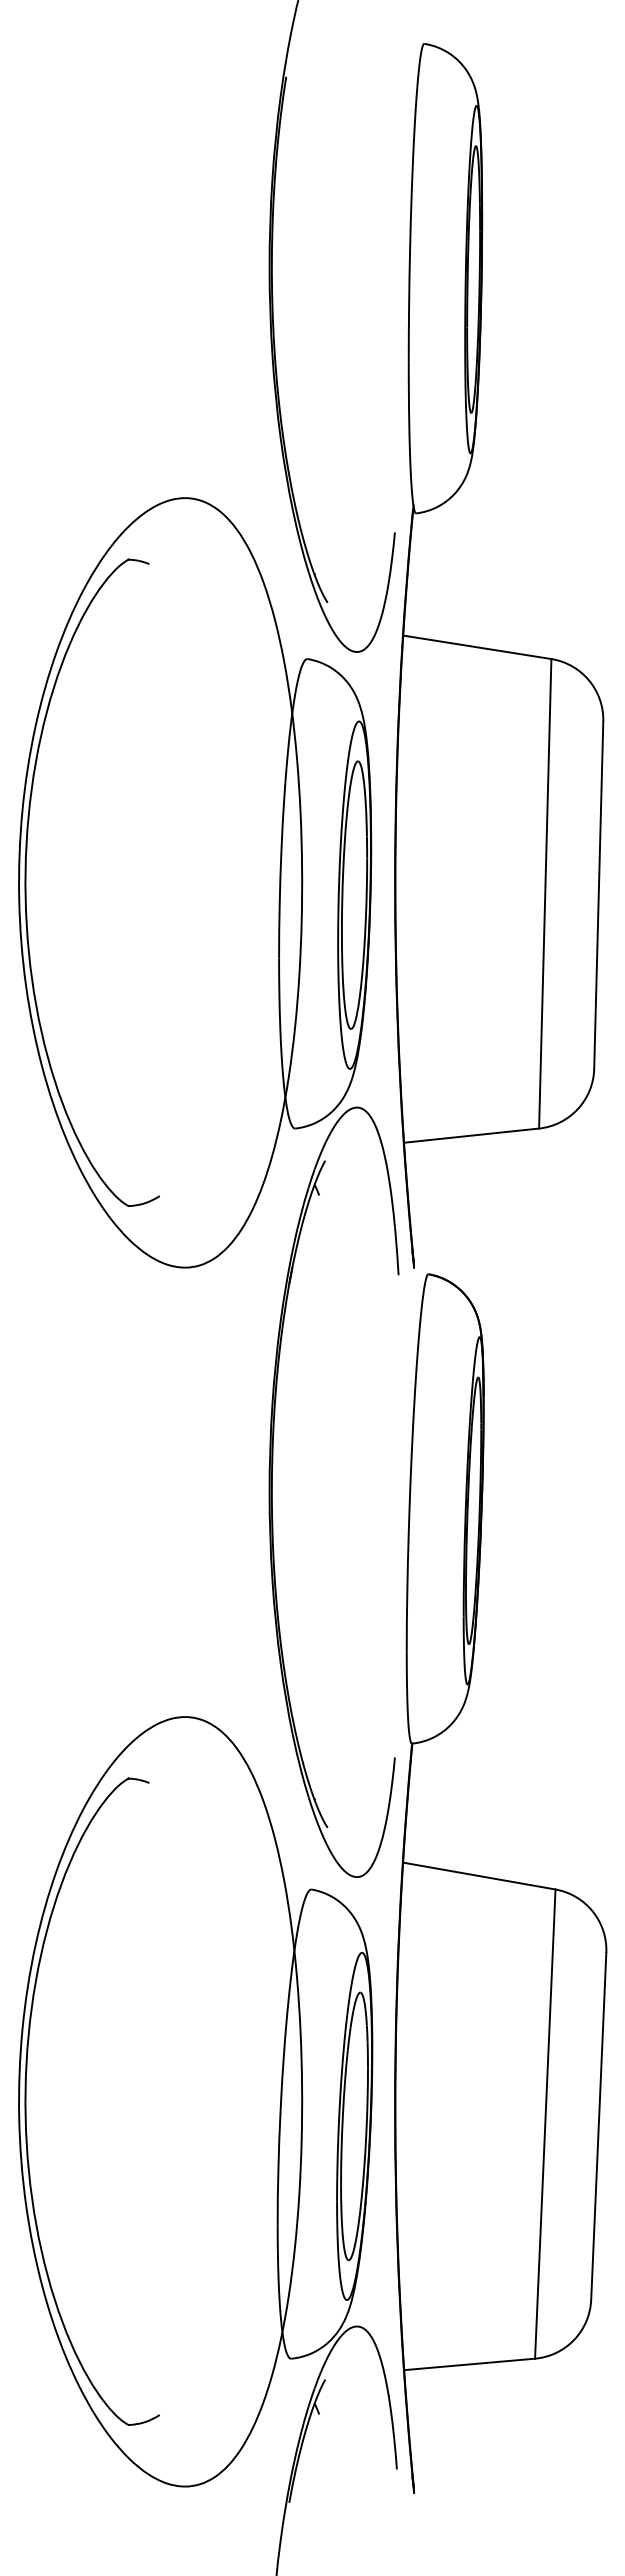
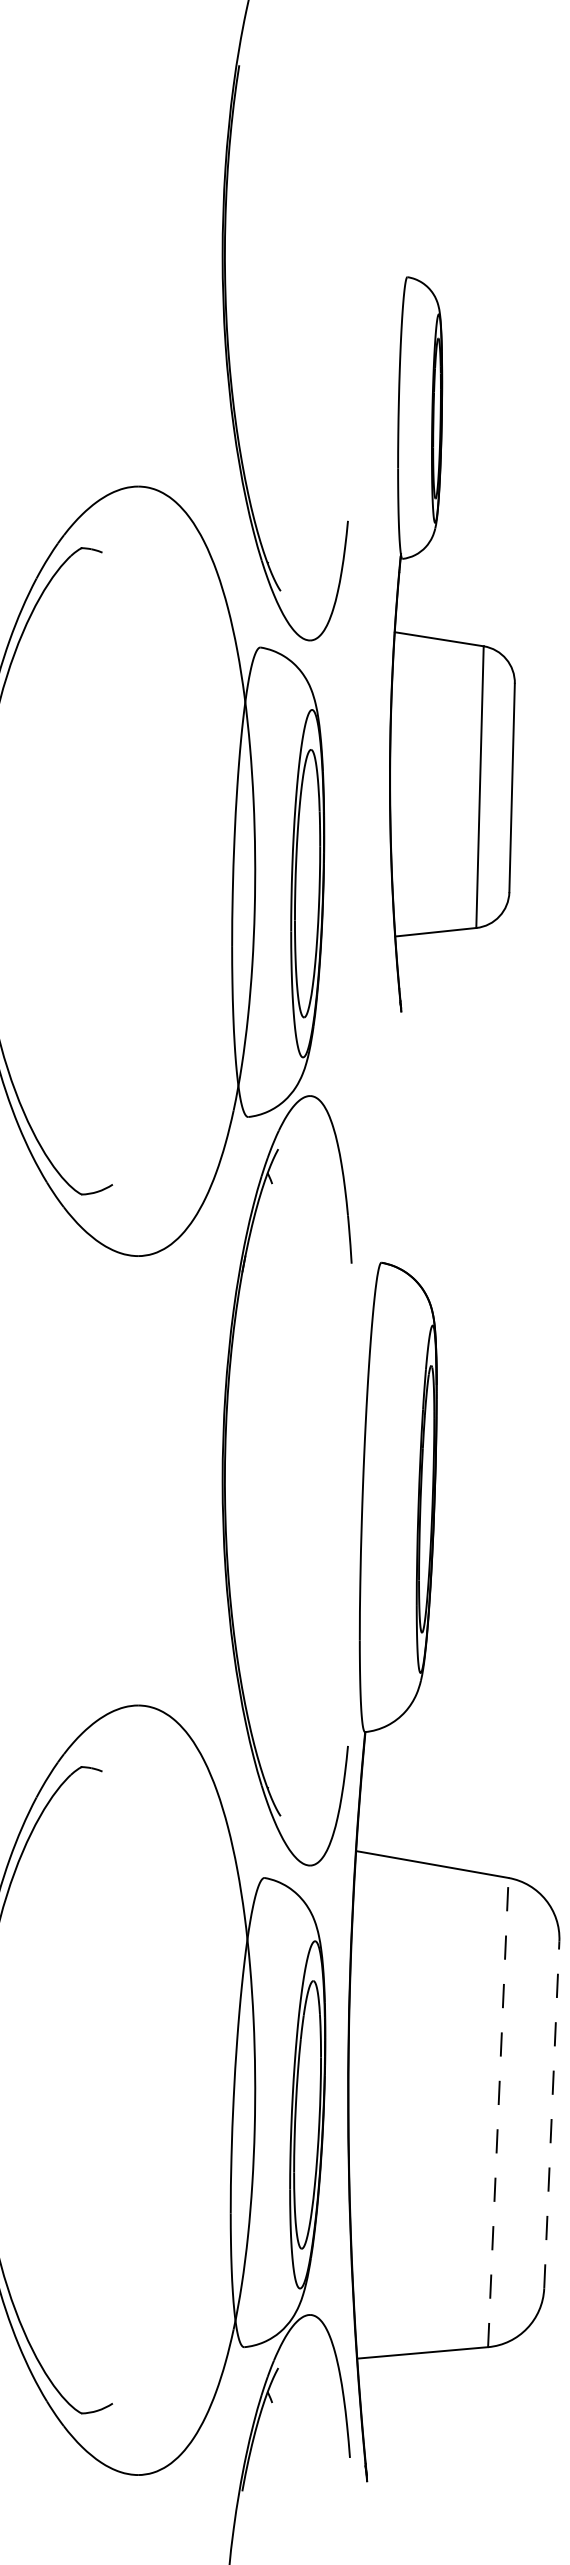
part: (499, 655) -> (452, 643), size x0.6
line: (545, 2124) -> (498, 2112), solid -> dashed
line: (598, 2126) -> (551, 2114), solid -> dashed

